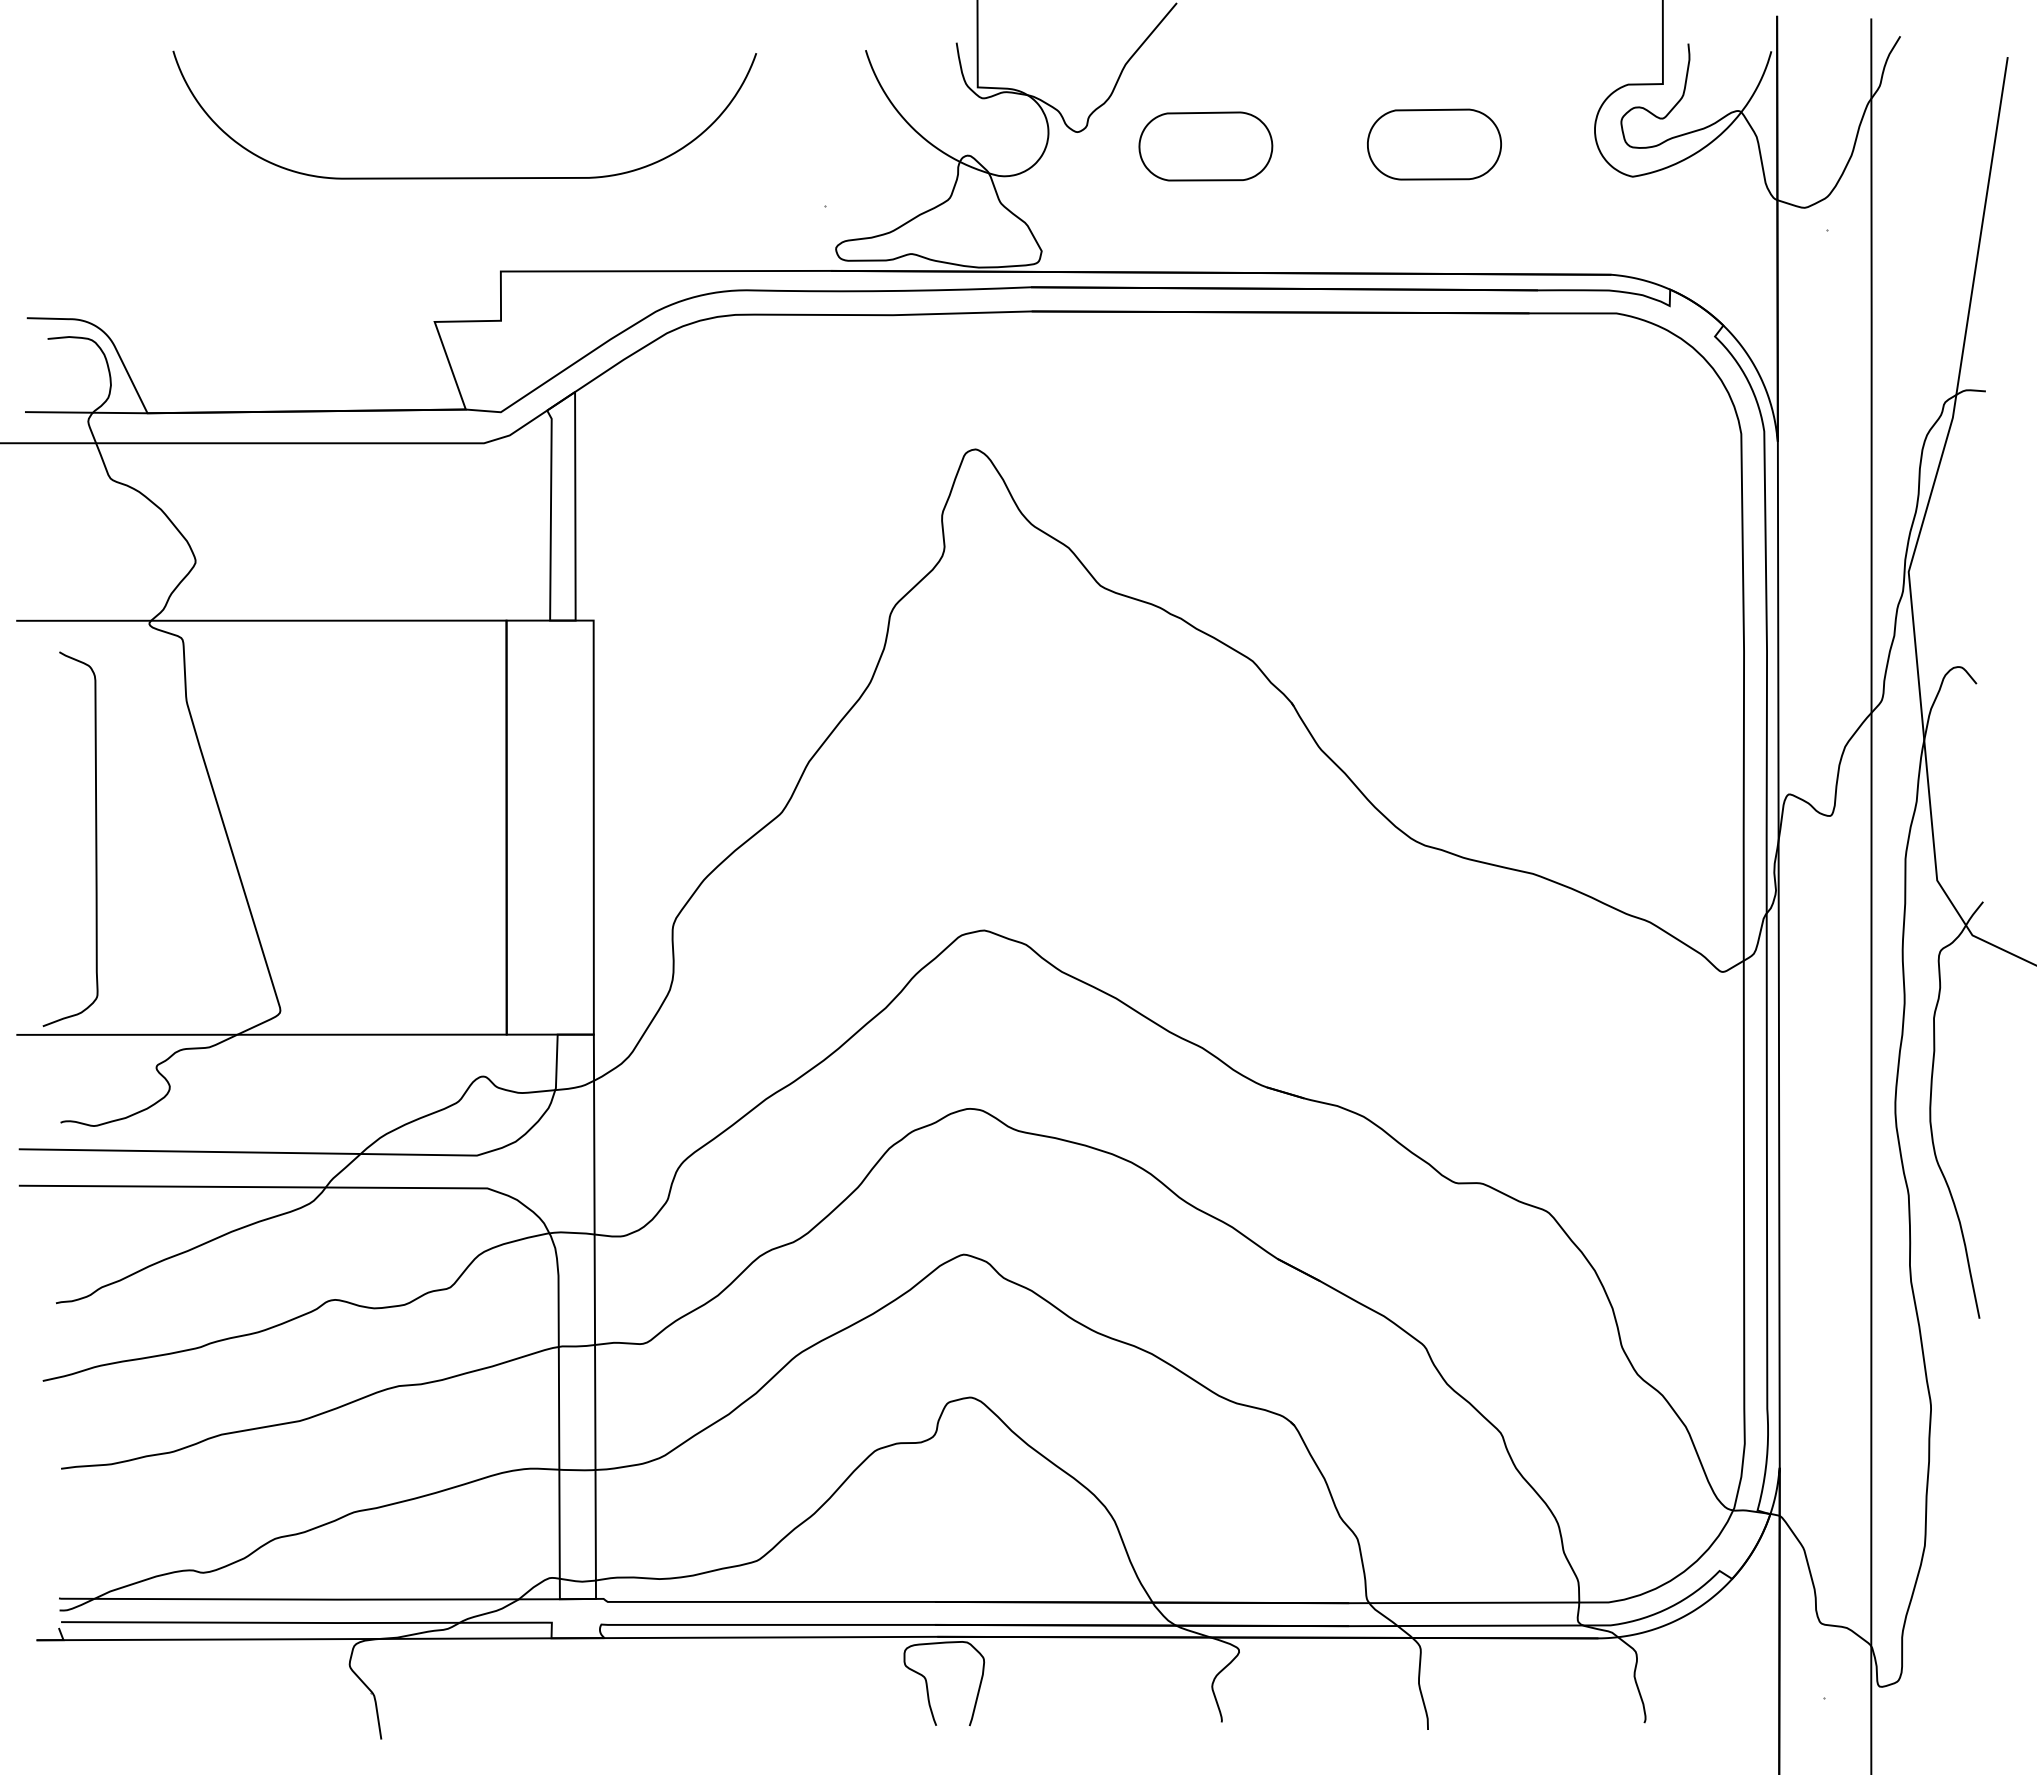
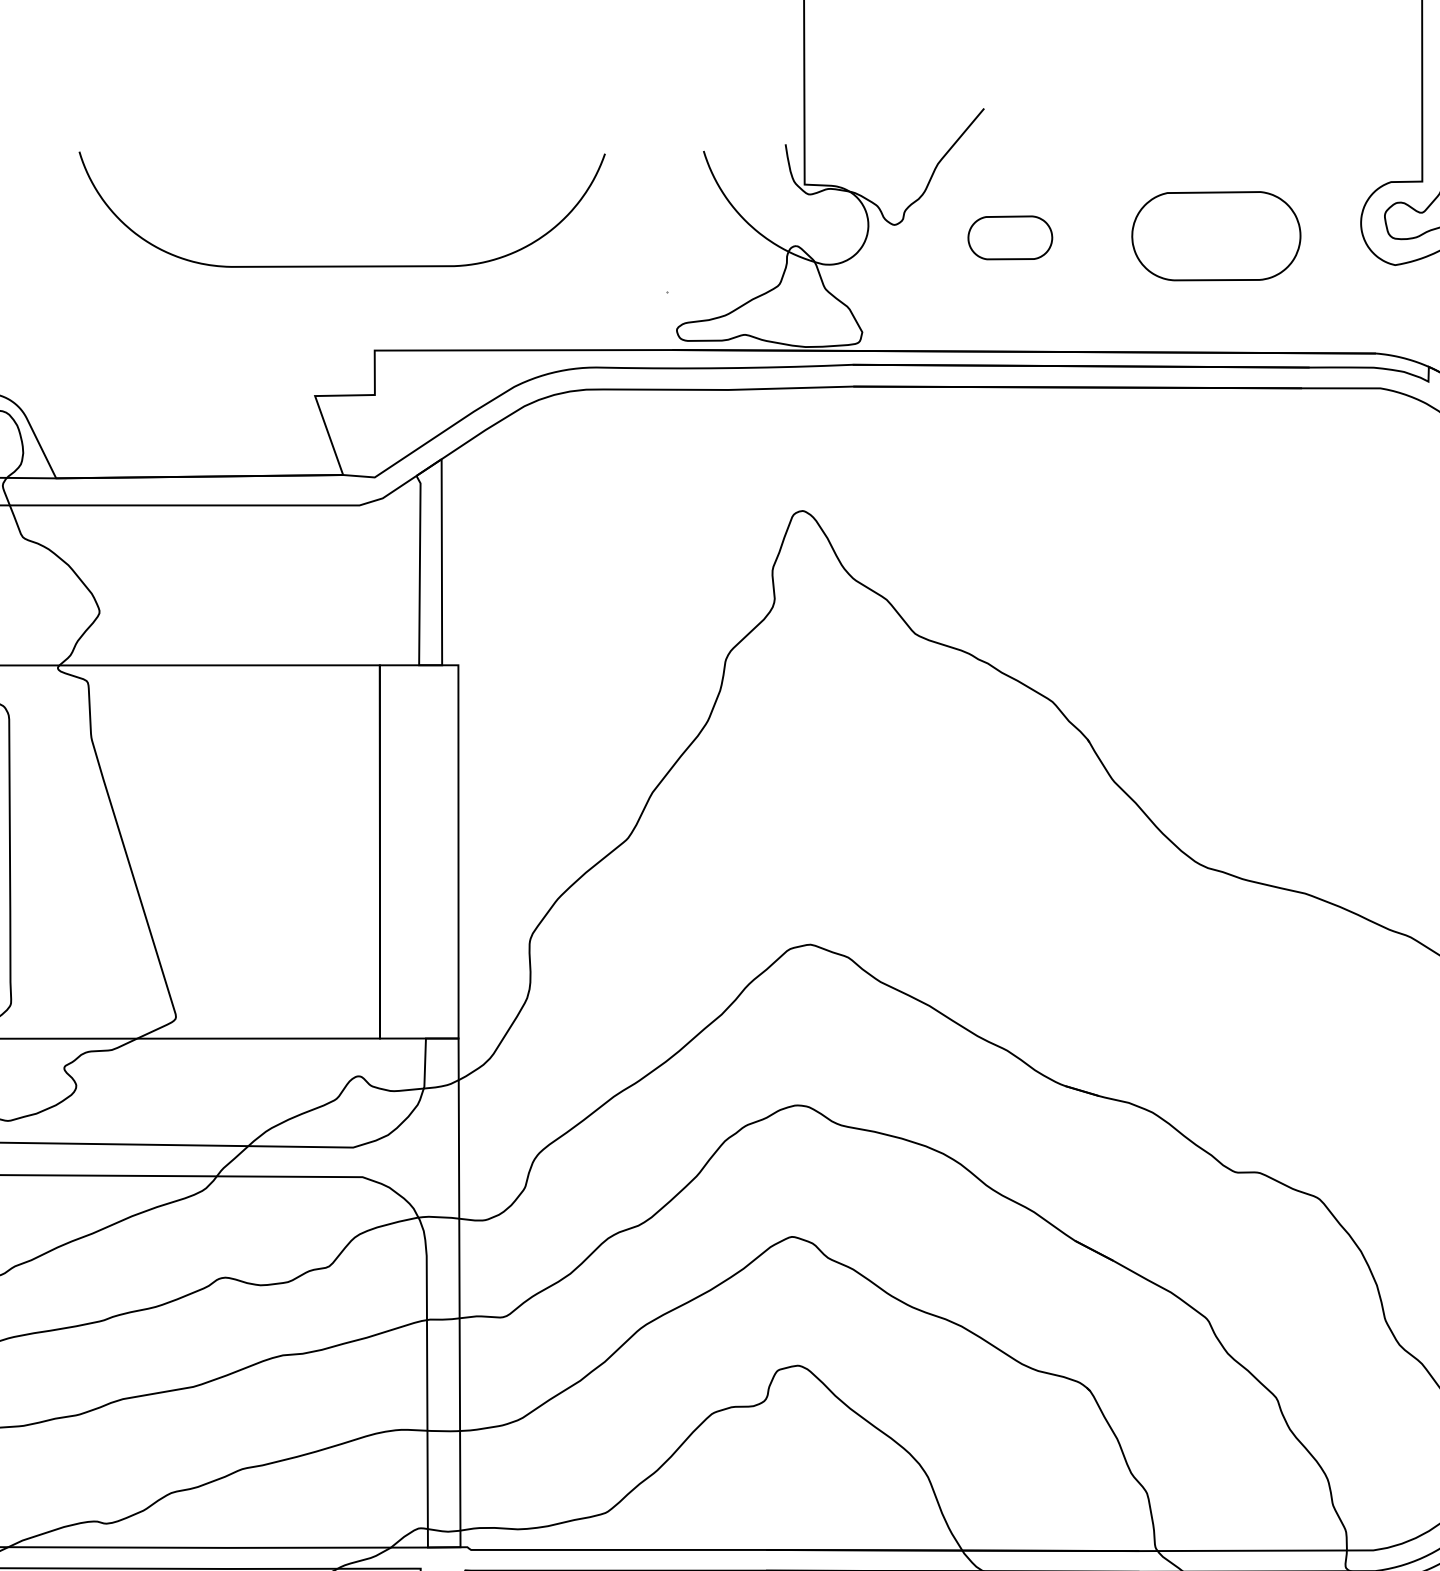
part: (1434, 144) -> (1216, 236), size x1.4
part: (1205, 146) -> (1009, 237), size x0.7

